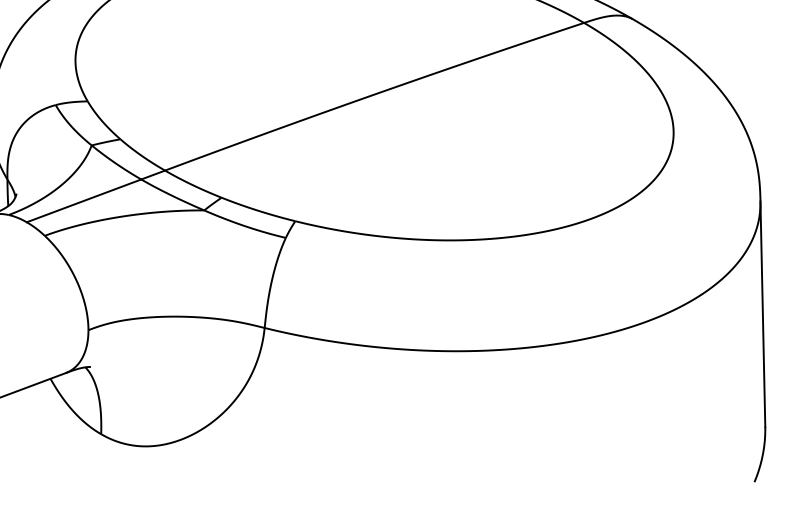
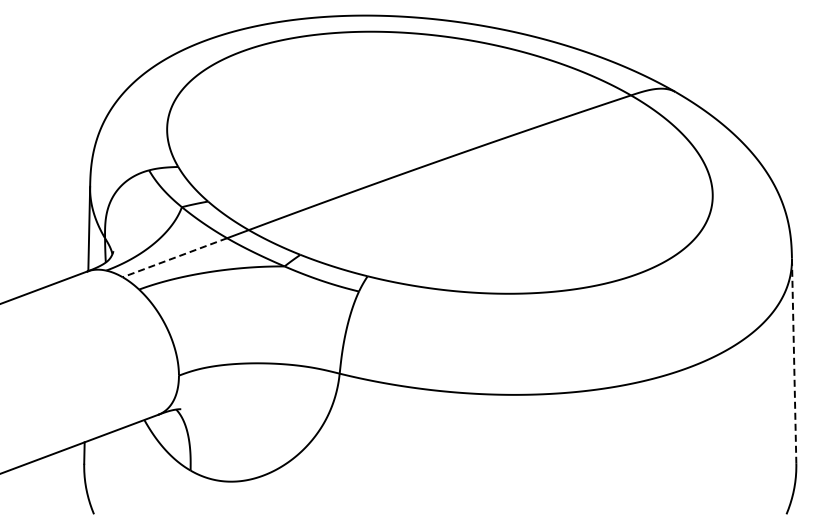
line: (83, 200) -> (174, 257), solid -> dashed
line: (763, 314) -> (794, 361), solid -> dashed

